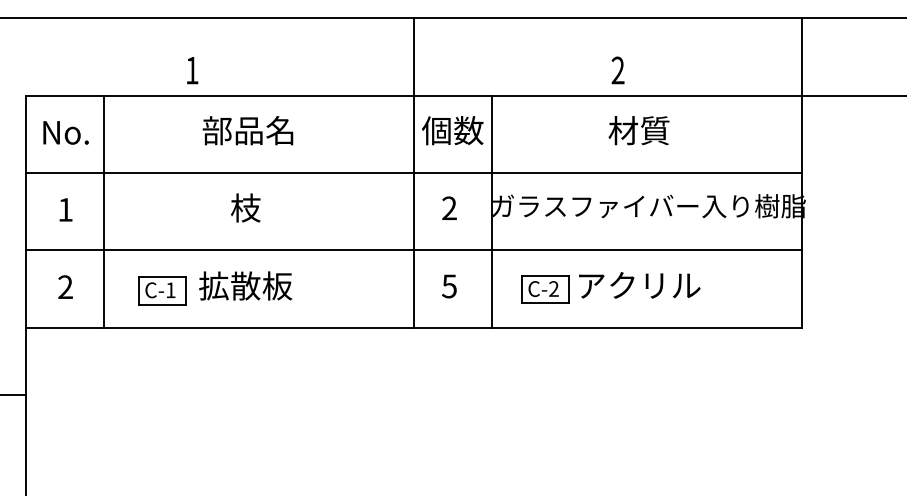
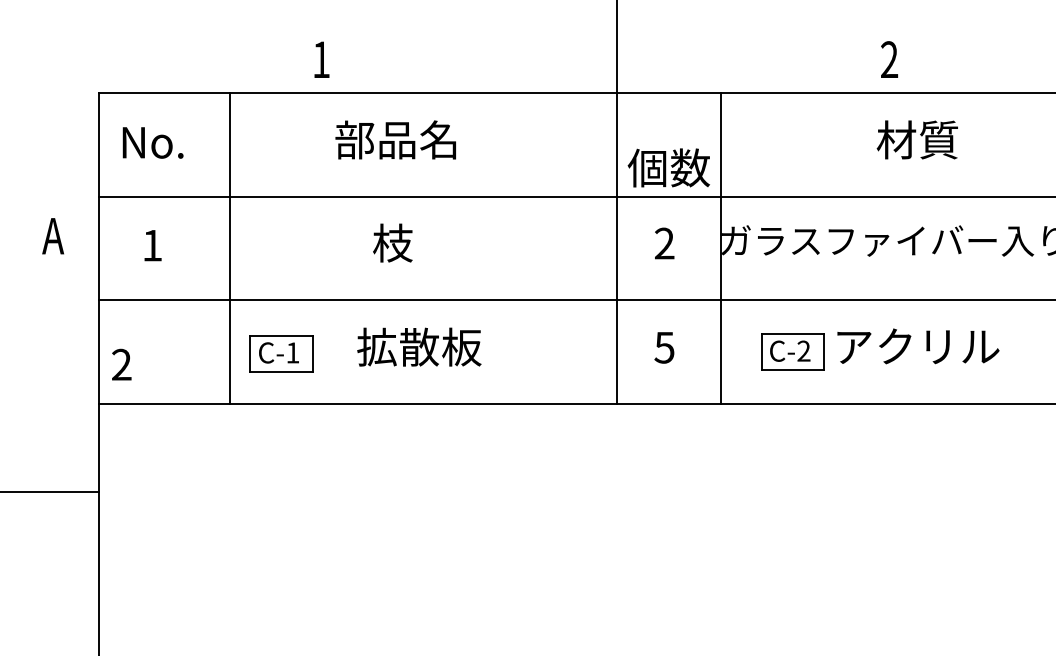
text: (452, 130) -> (668, 167), moved
line: (103, 211) -> (229, 247), moved
text: (245, 285) -> (419, 346), moved
text: (65, 286) -> (121, 363), moved

